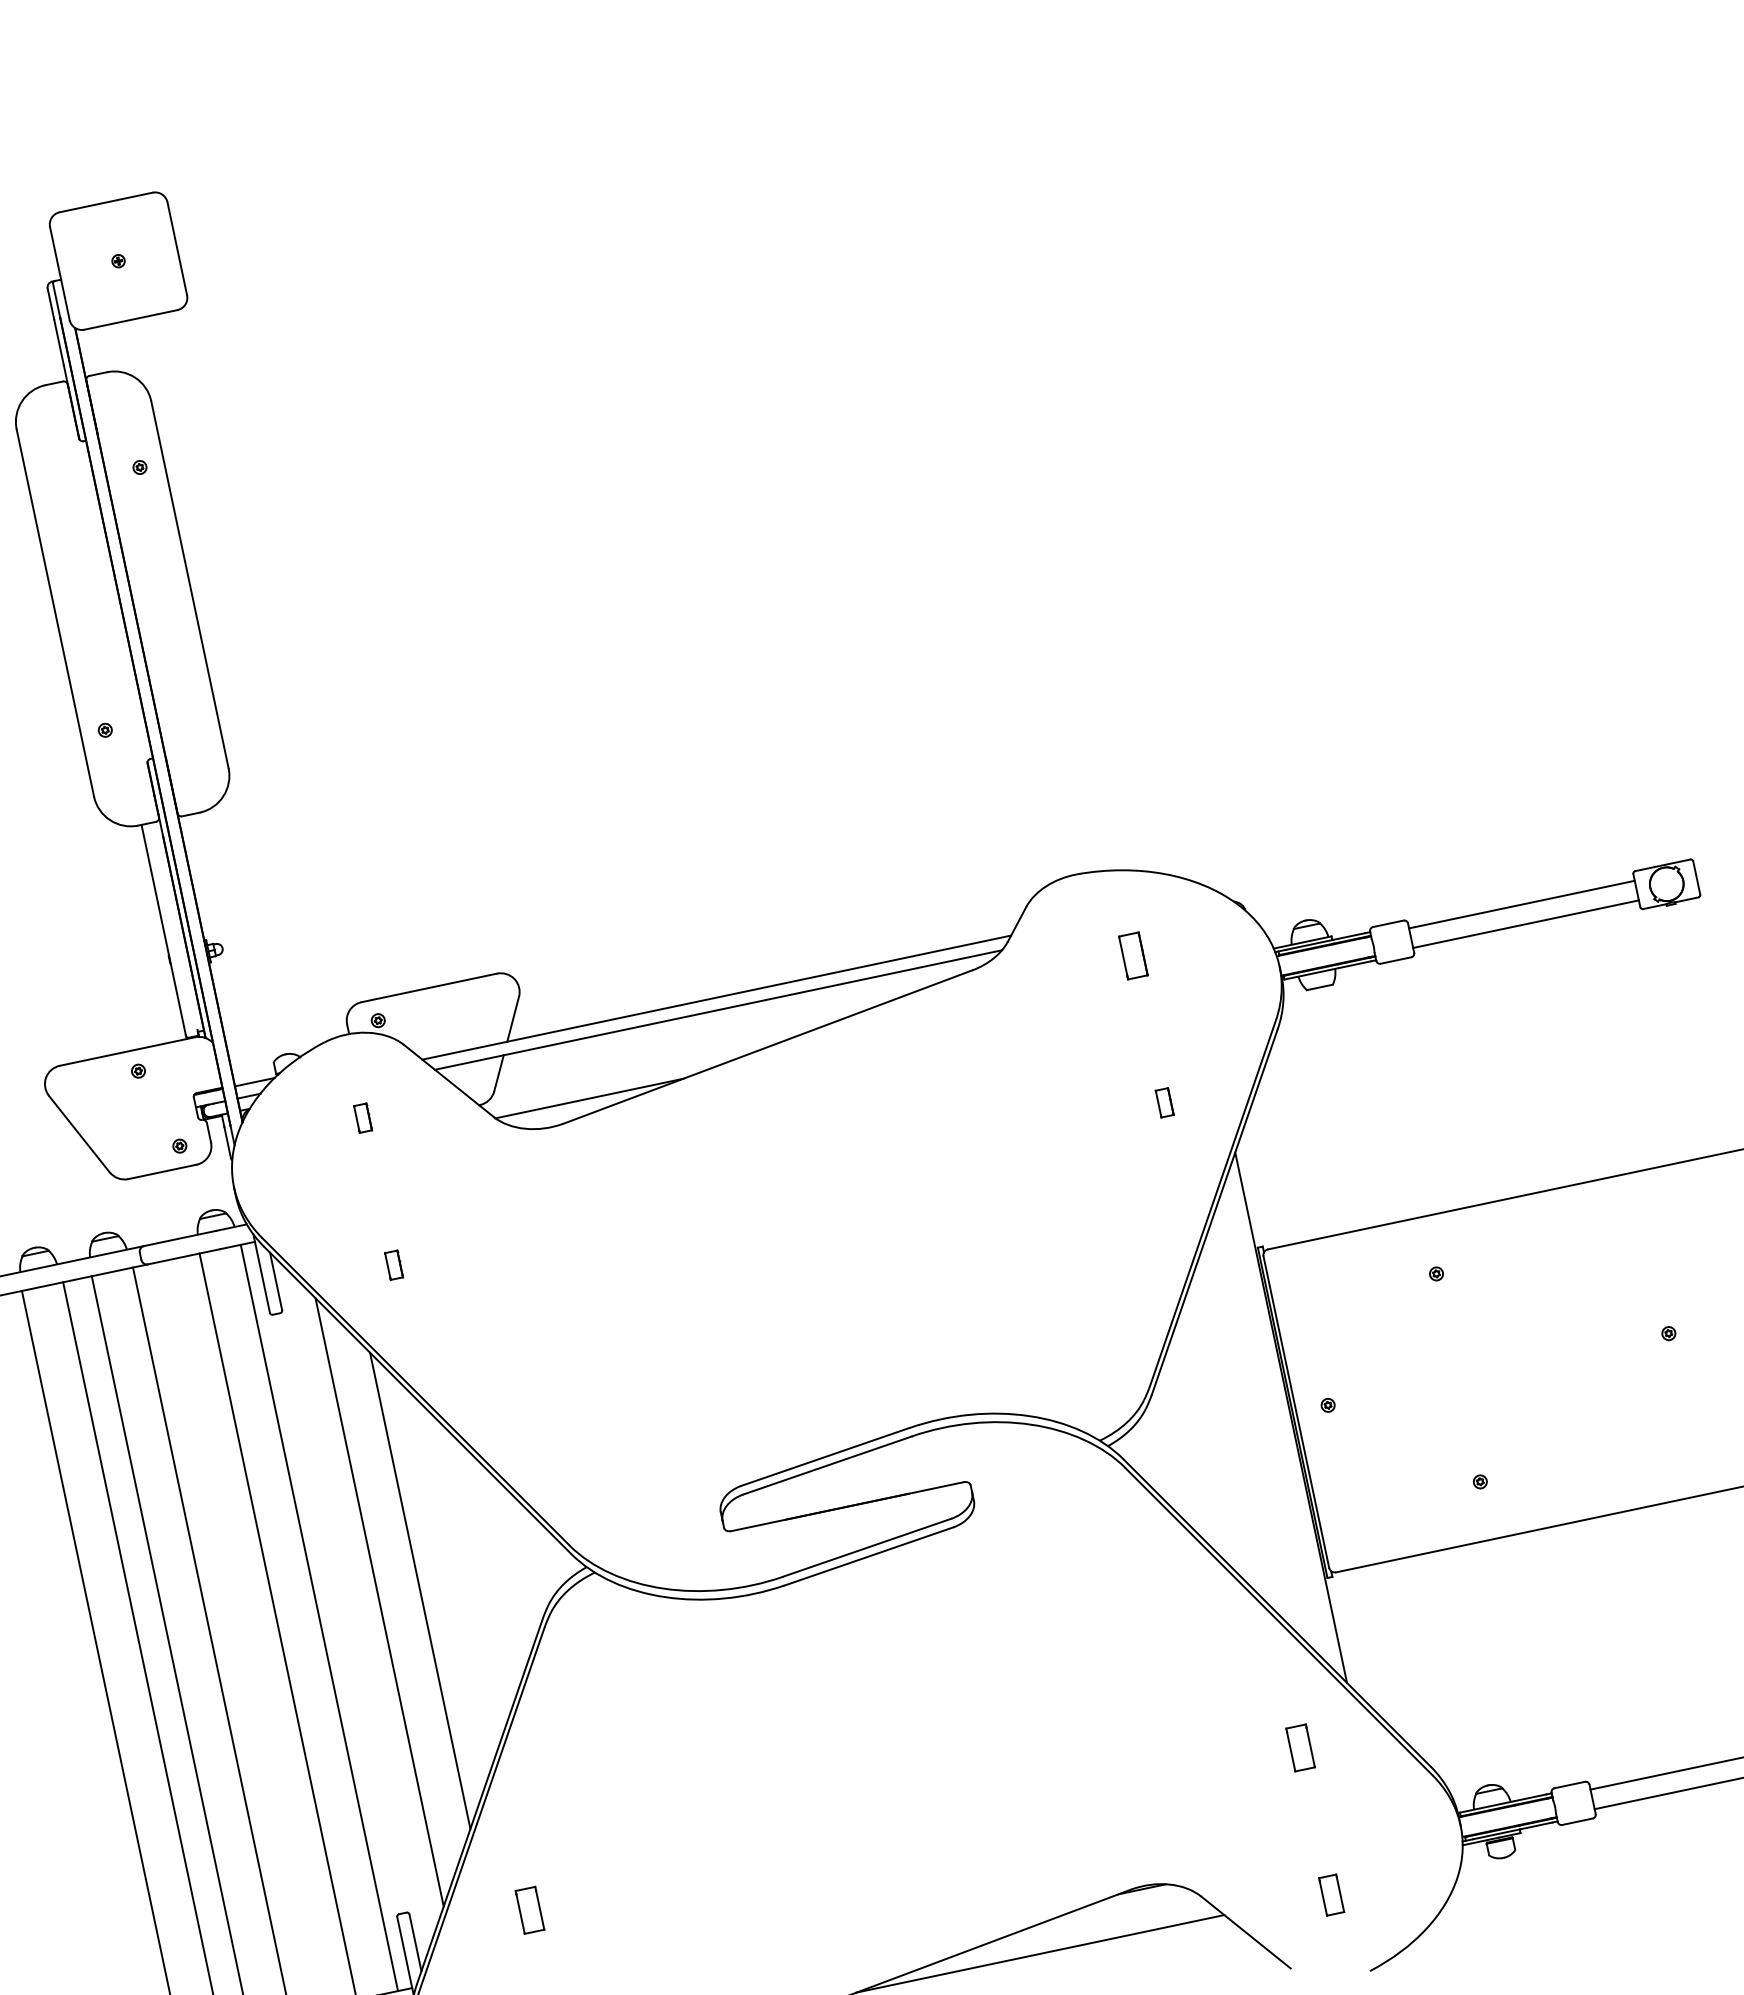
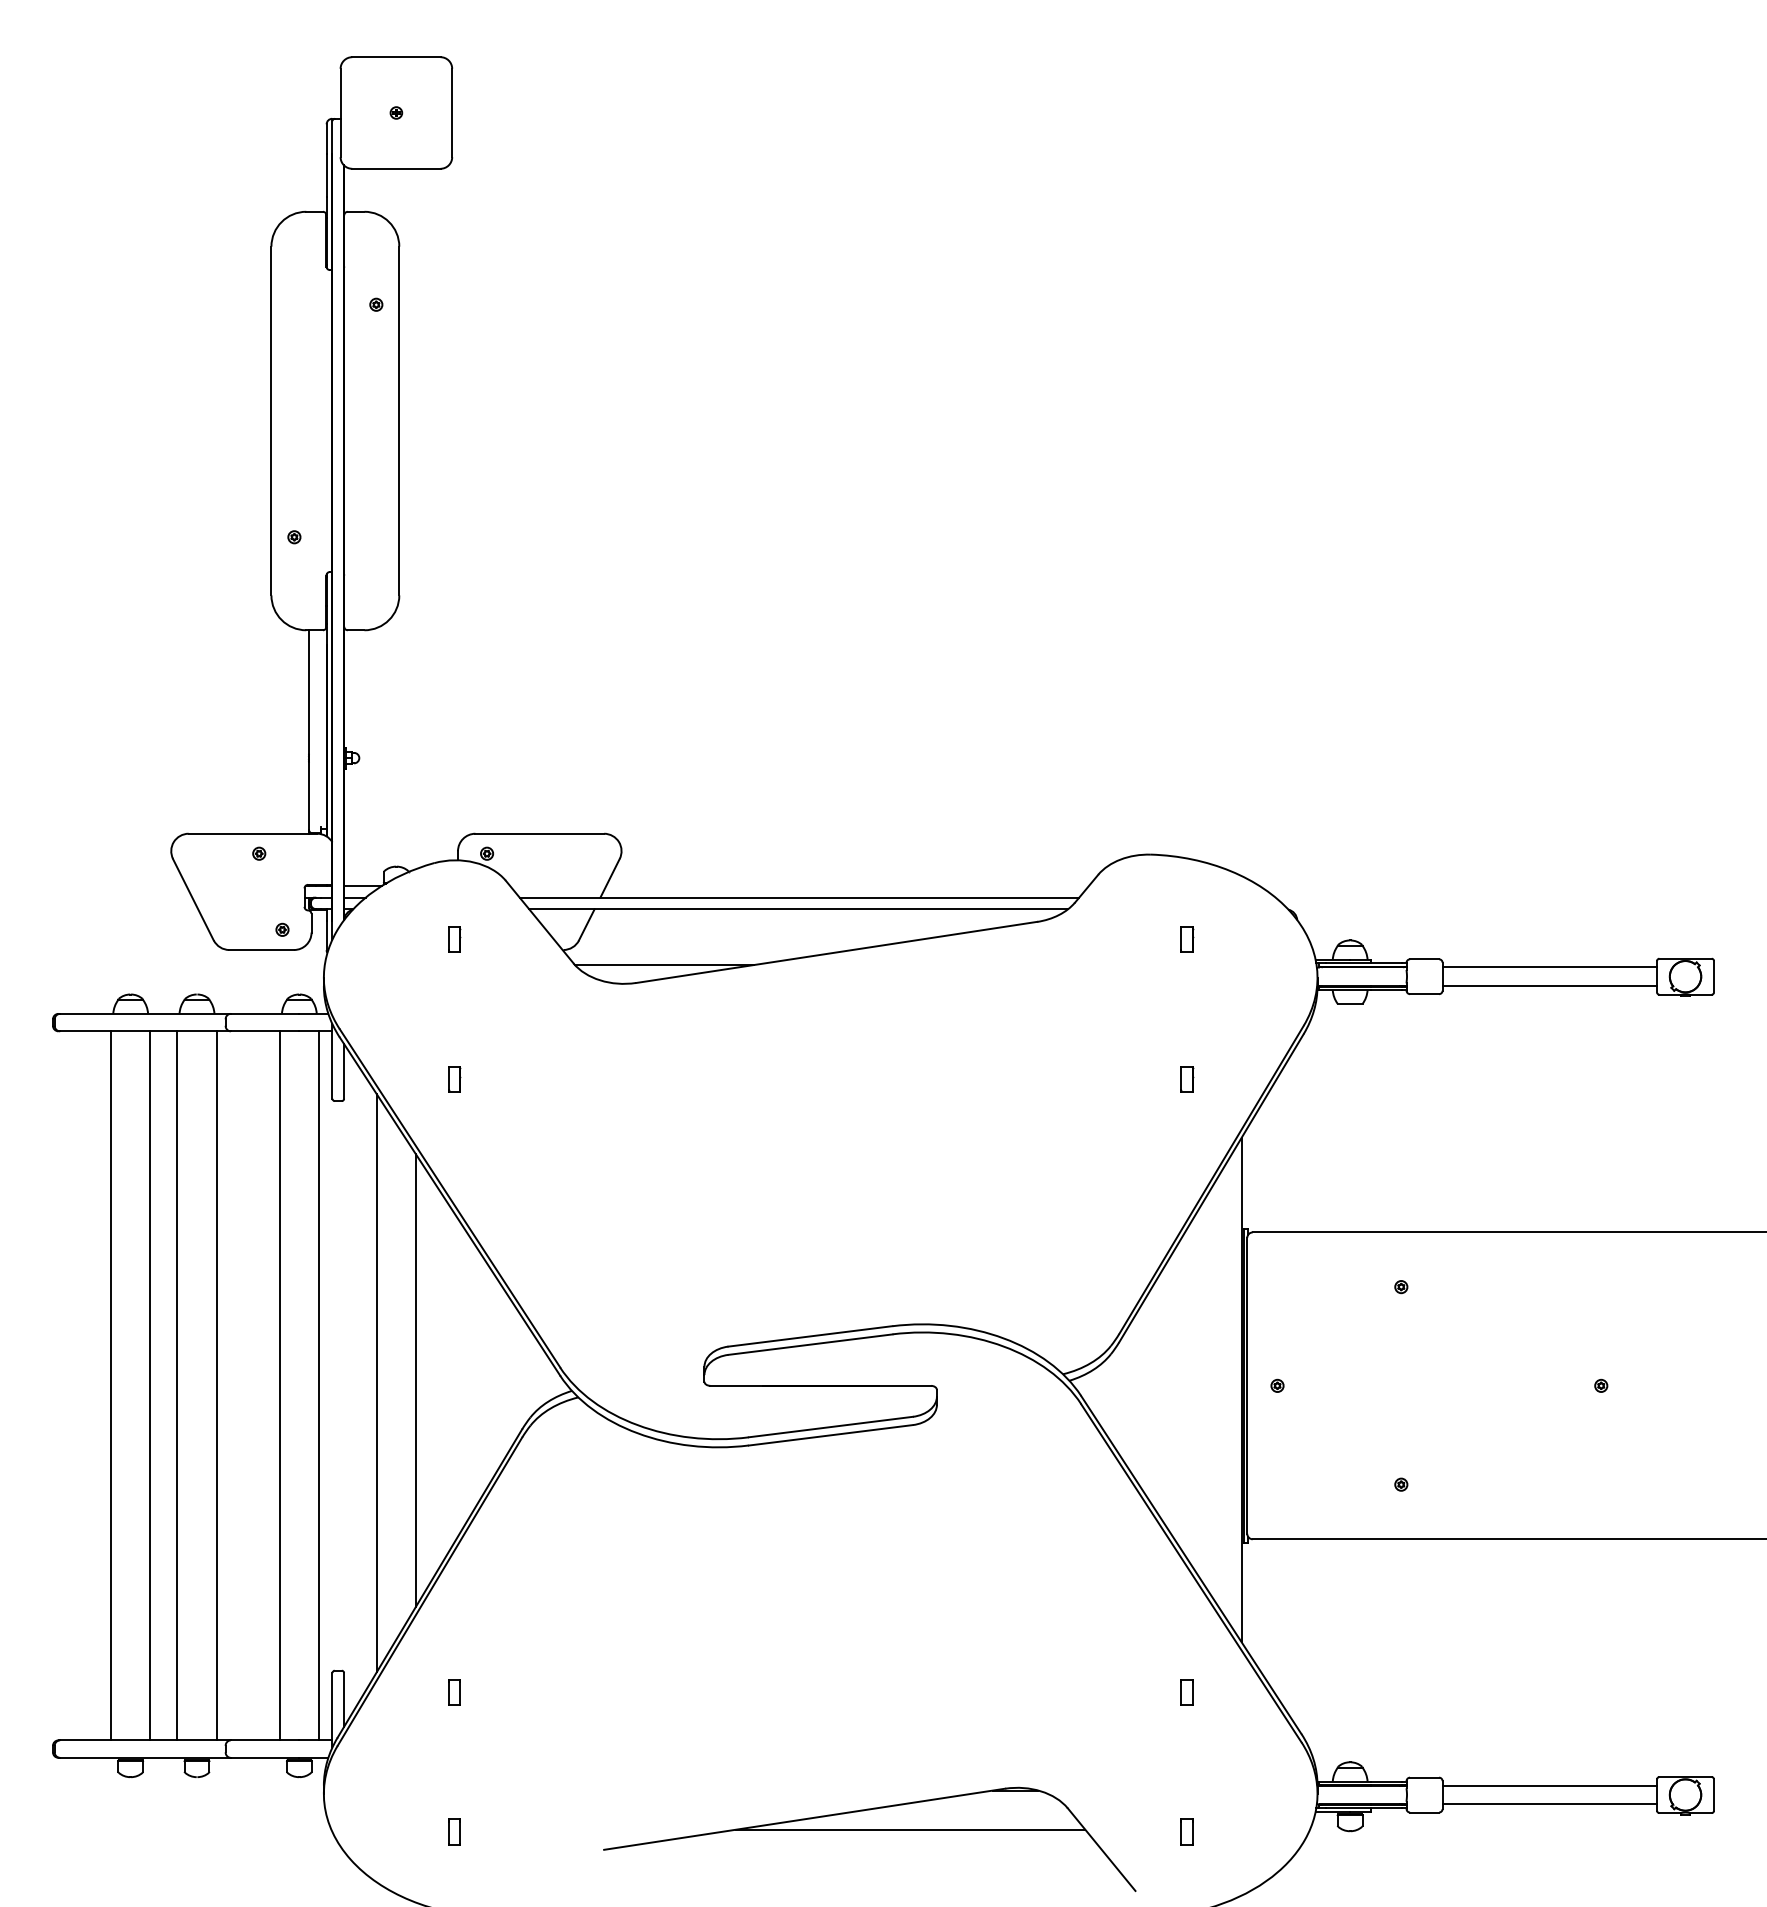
part: (1134, 955) -> (1187, 939), size x0.62
part: (1300, 1748) -> (1186, 1692), size x0.62
part: (1331, 1894) -> (1186, 1831), size x0.71
part: (530, 1910) -> (454, 1692), size x0.62

